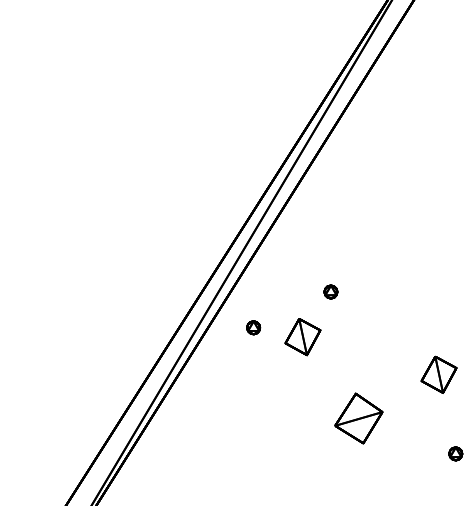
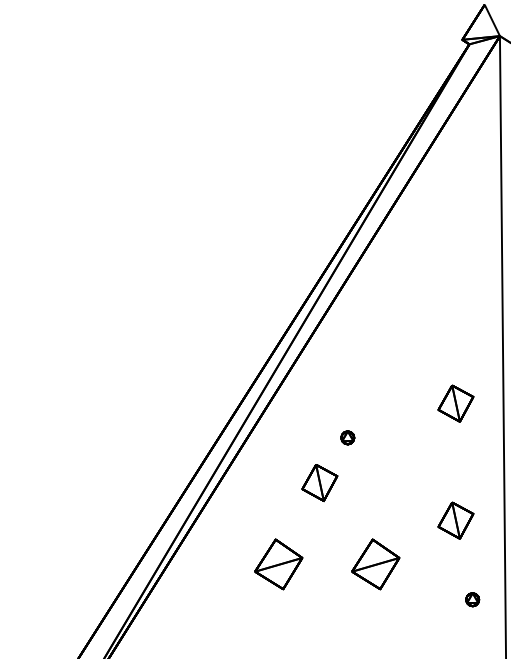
part: (438, 257) -> (455, 403), added
part: (253, 327) -> (270, 473), removed
part: (261, 418) -> (278, 564), added

